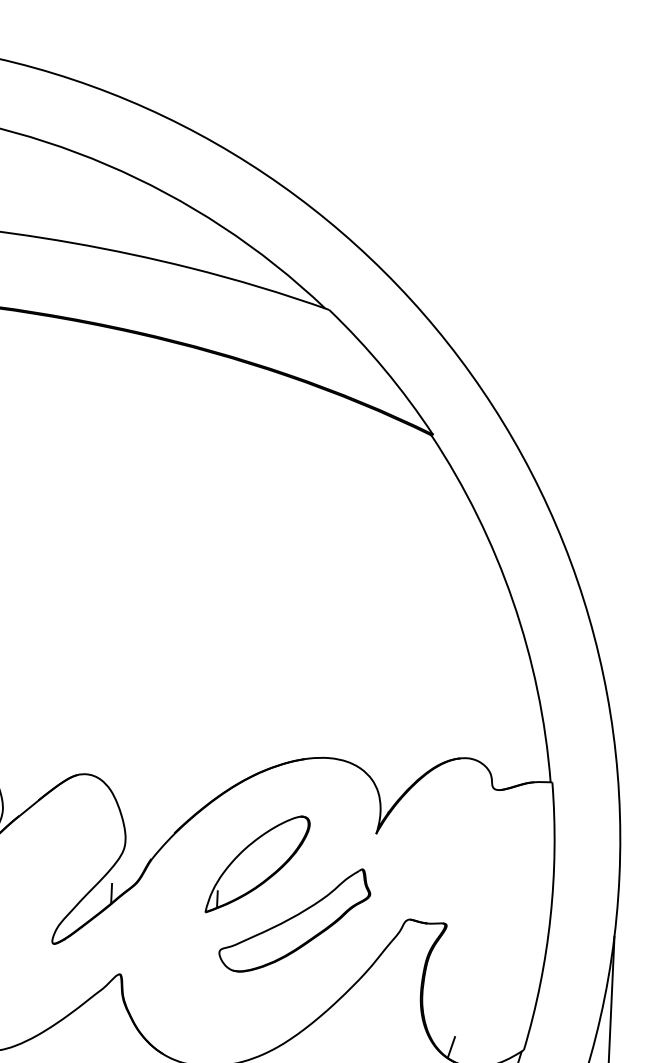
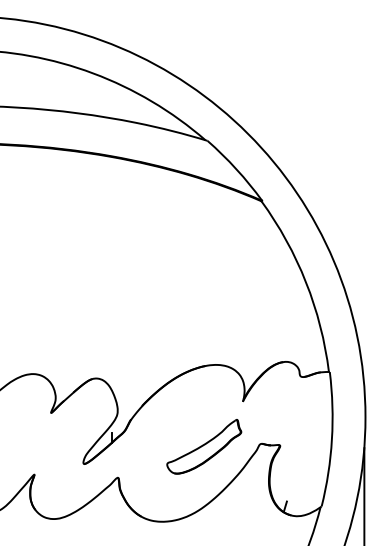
part: (257, 864) -> (184, 419), removed

